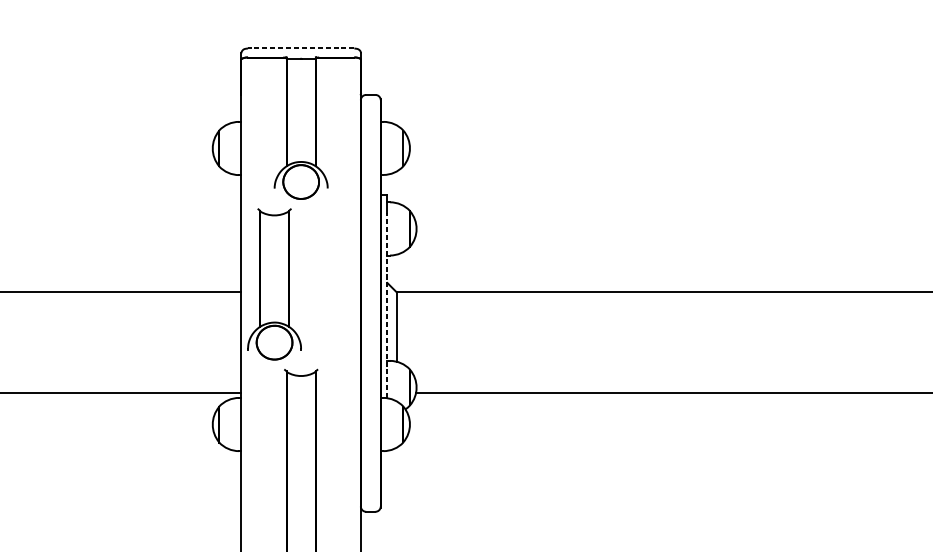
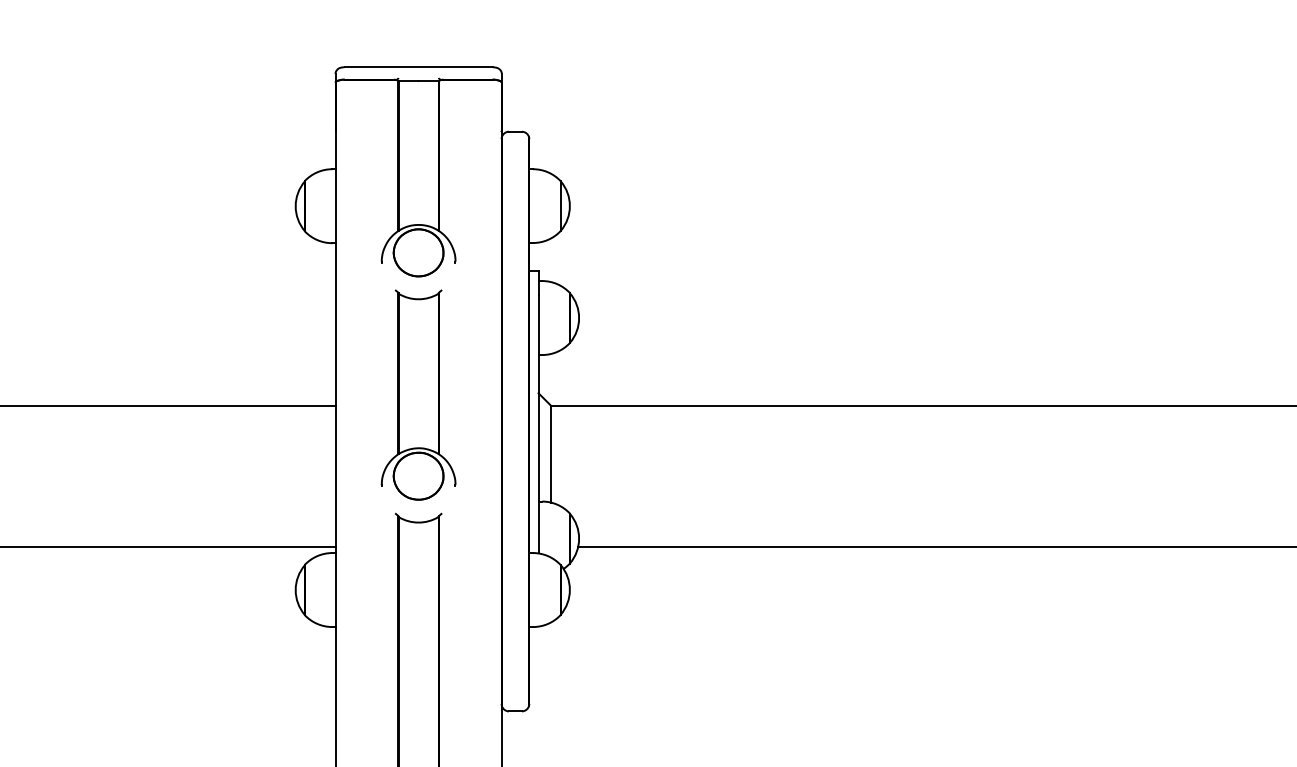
line: (301, 48) -> (418, 67), dashed -> solid
part: (274, 283) -> (418, 394), moved
line: (387, 304) -> (538, 423), dashed -> solid

